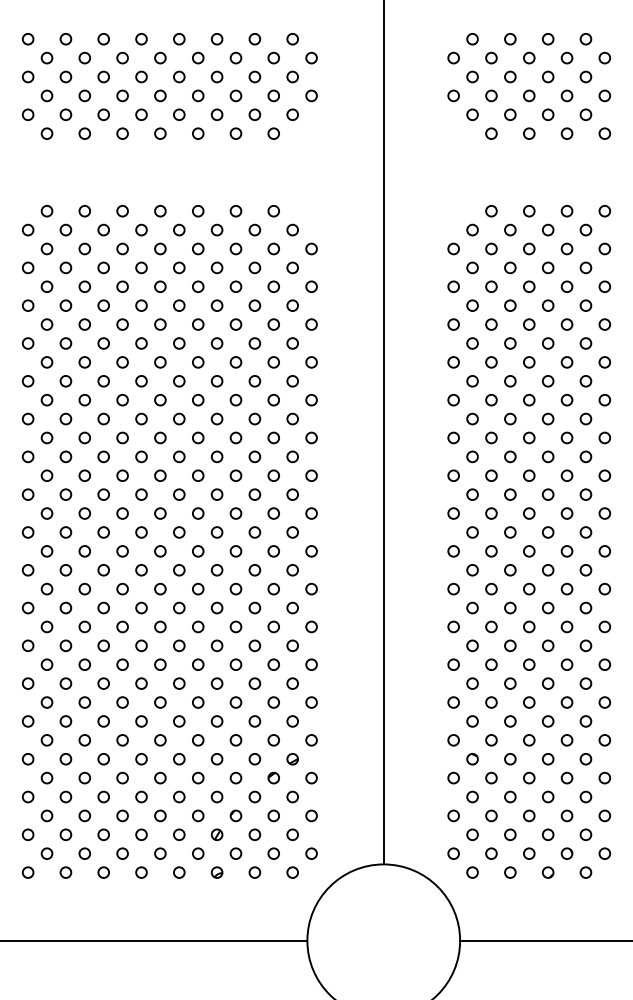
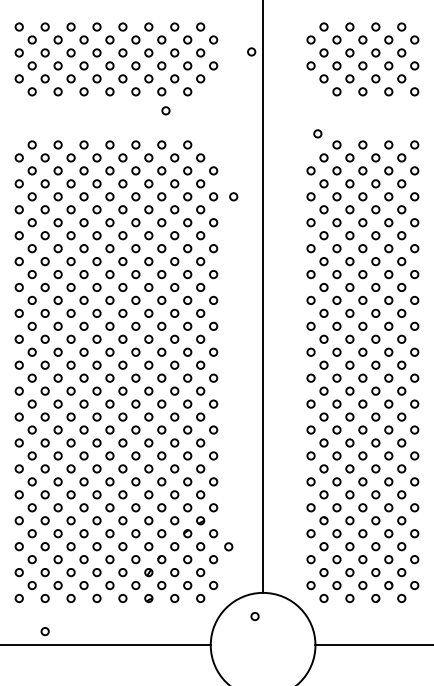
circle: (366, 74) -> (251, 51), added
circle: (241, 160) -> (165, 110), added
circle: (463, 194) -> (317, 133), added
circle: (340, 286) -> (233, 196), added
circle: (333, 796) -> (228, 546), added
circle: (371, 898) -> (254, 616), added
circle: (64, 920) -> (44, 631), added

